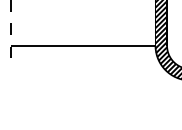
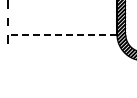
line: (83, 45) -> (62, 34), solid -> dashed

